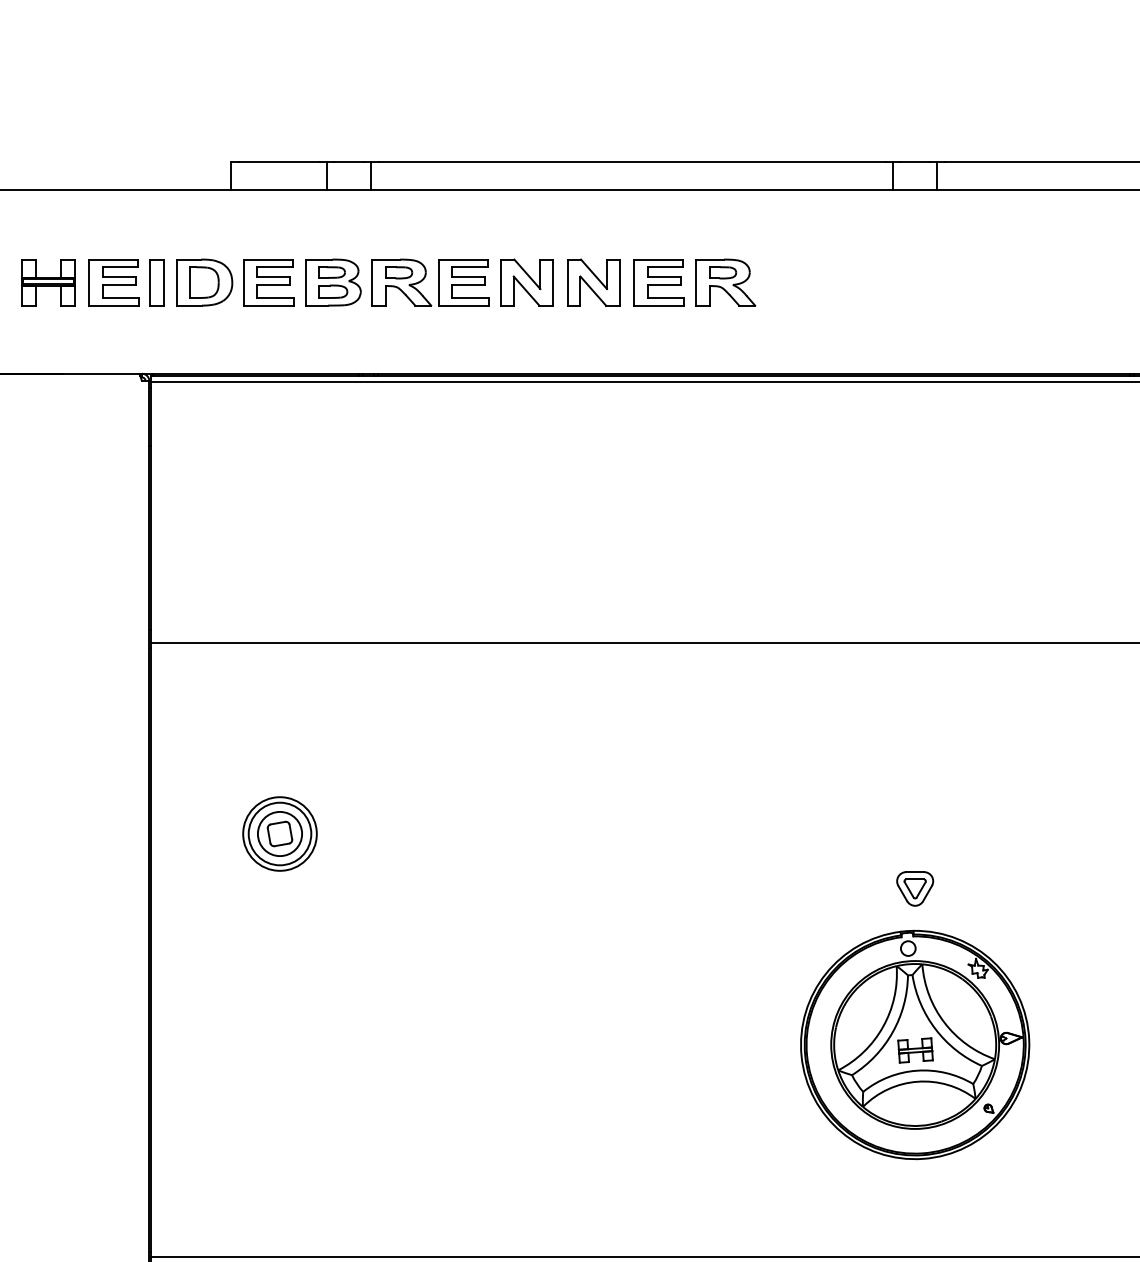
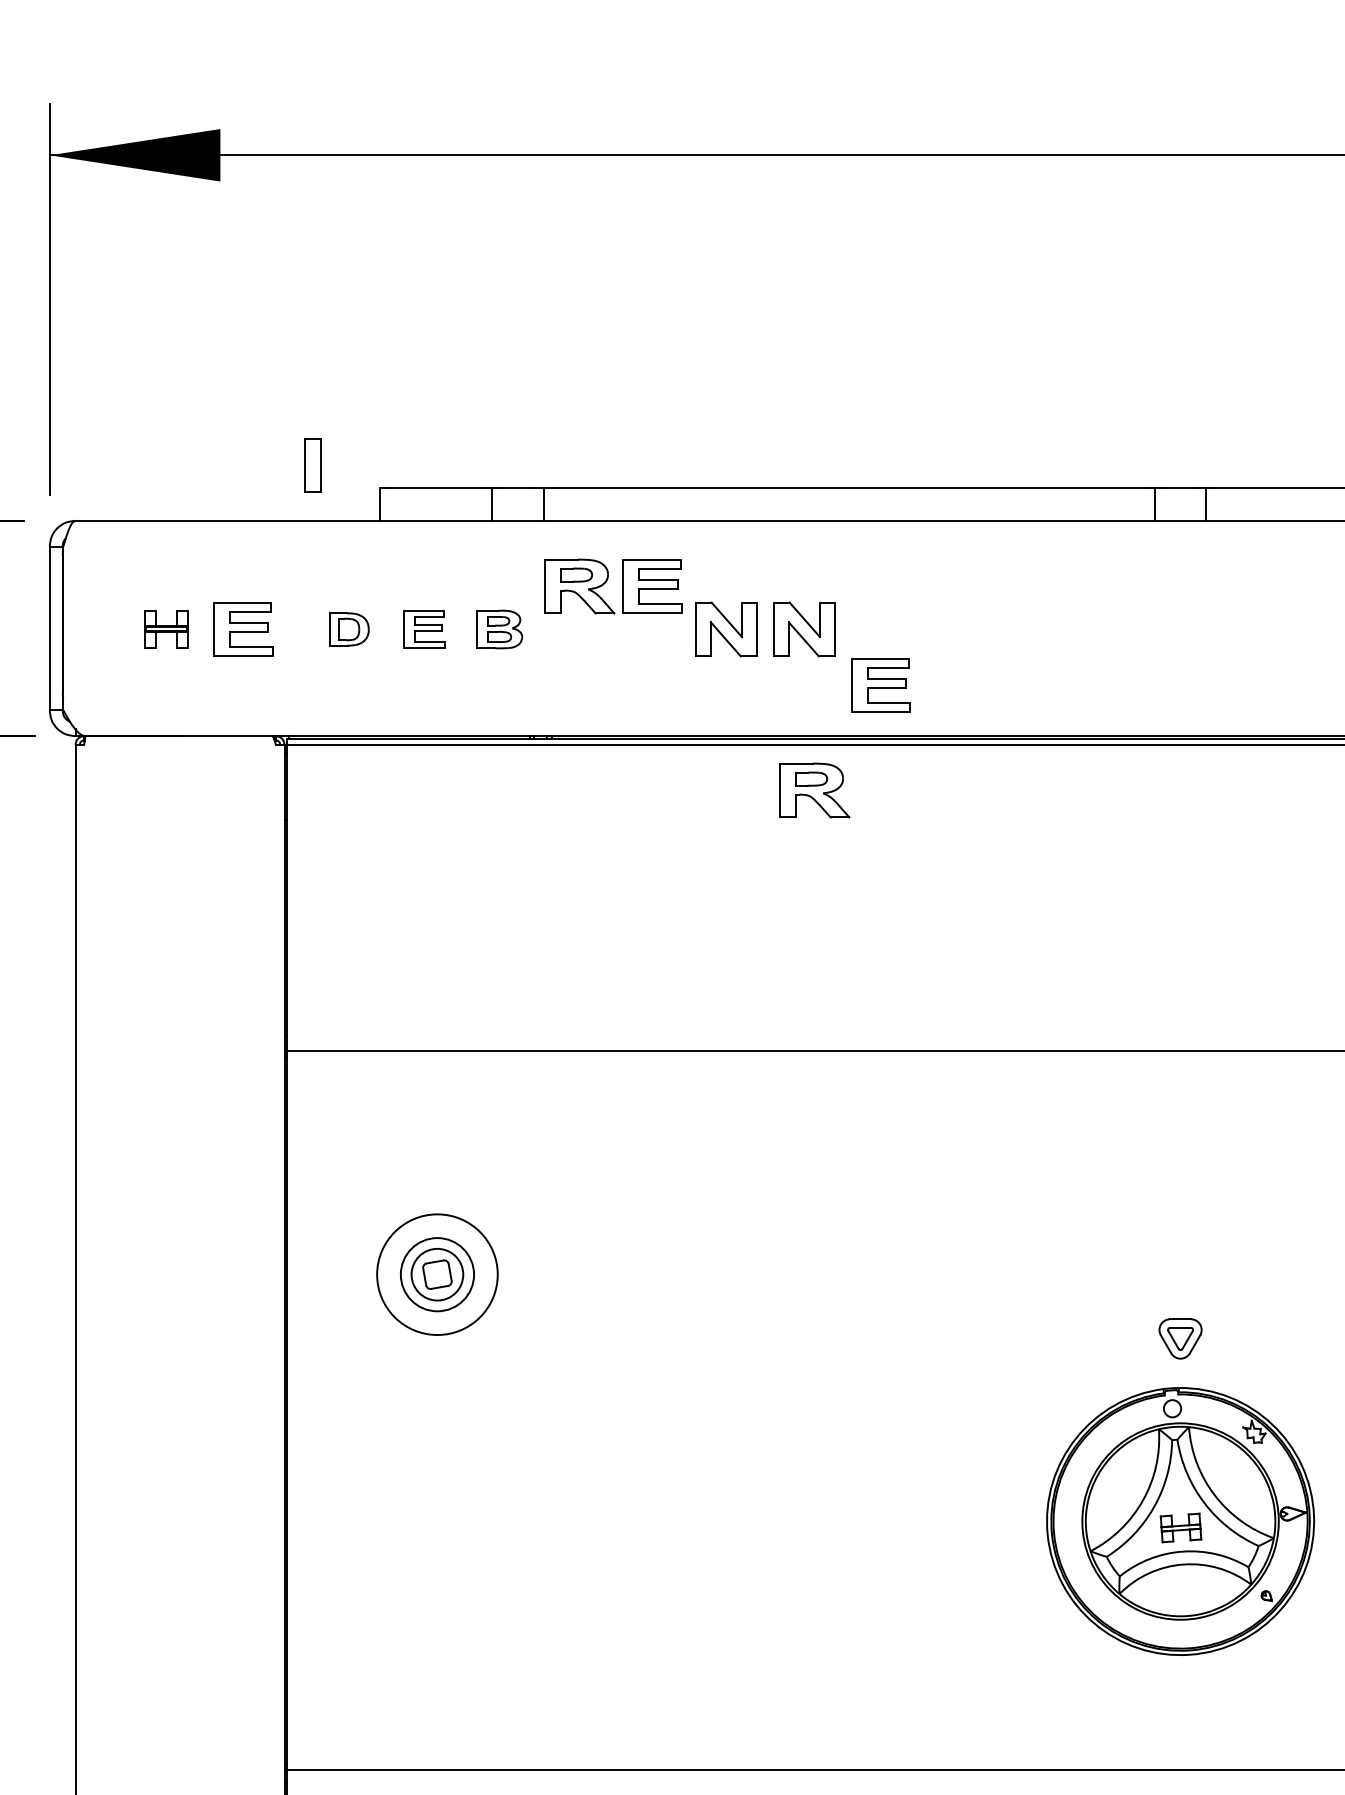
part: (425, 278) -> (607, 581), moved
part: (48, 282) -> (166, 629), size x0.7
part: (156, 282) -> (312, 465), moved
part: (204, 282) -> (349, 629), size x0.6
part: (268, 282) -> (423, 629), size x0.7
part: (333, 282) -> (499, 629), size x0.7
part: (658, 282) -> (880, 685), moved
part: (725, 282) -> (814, 790), moved
circle: (280, 833) -> (437, 1274), size x1.4

